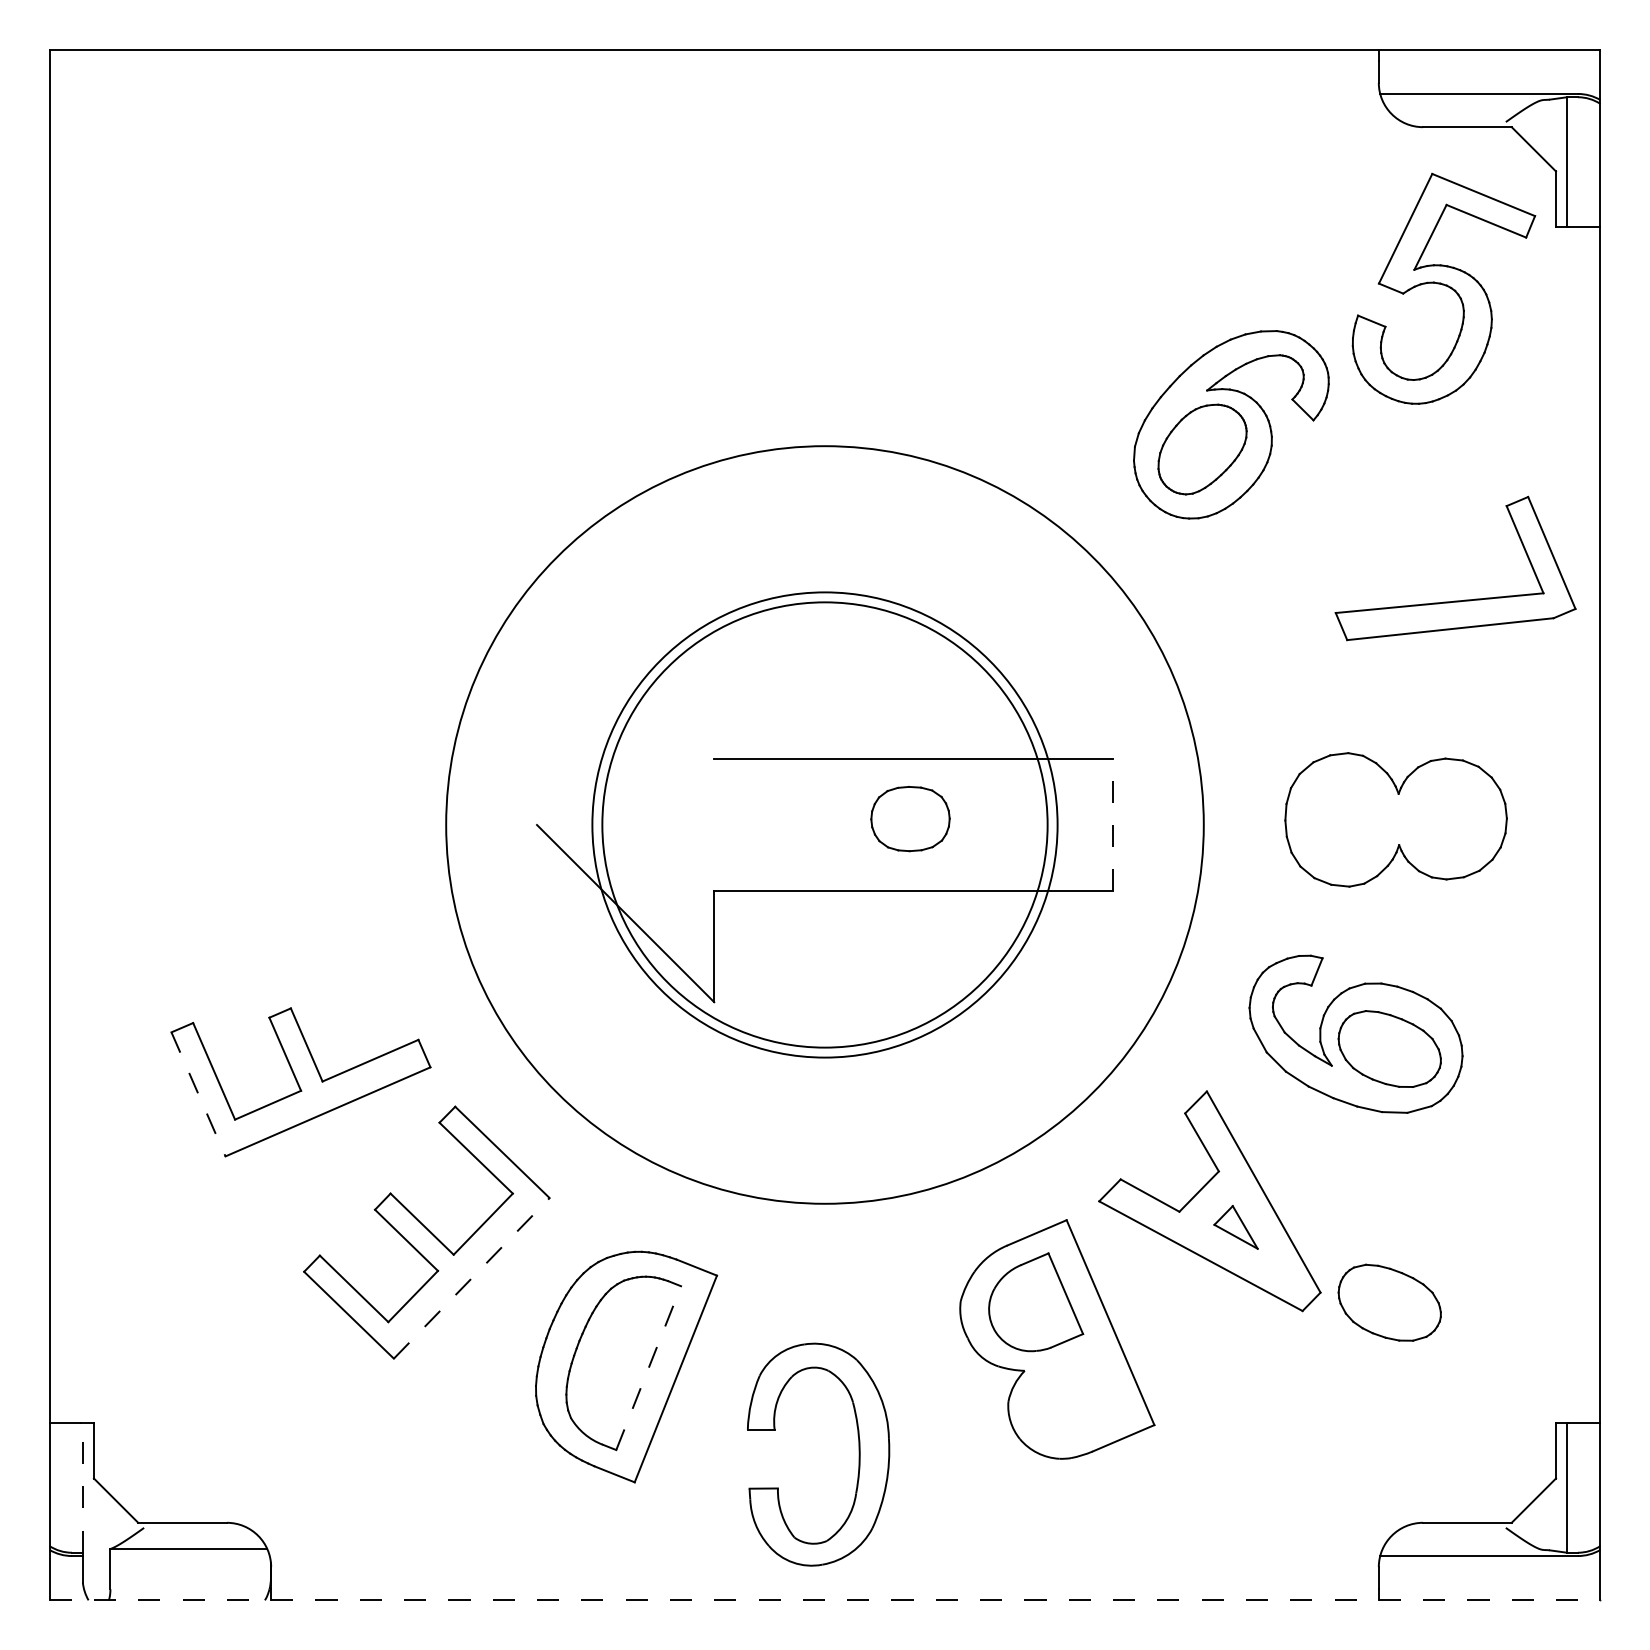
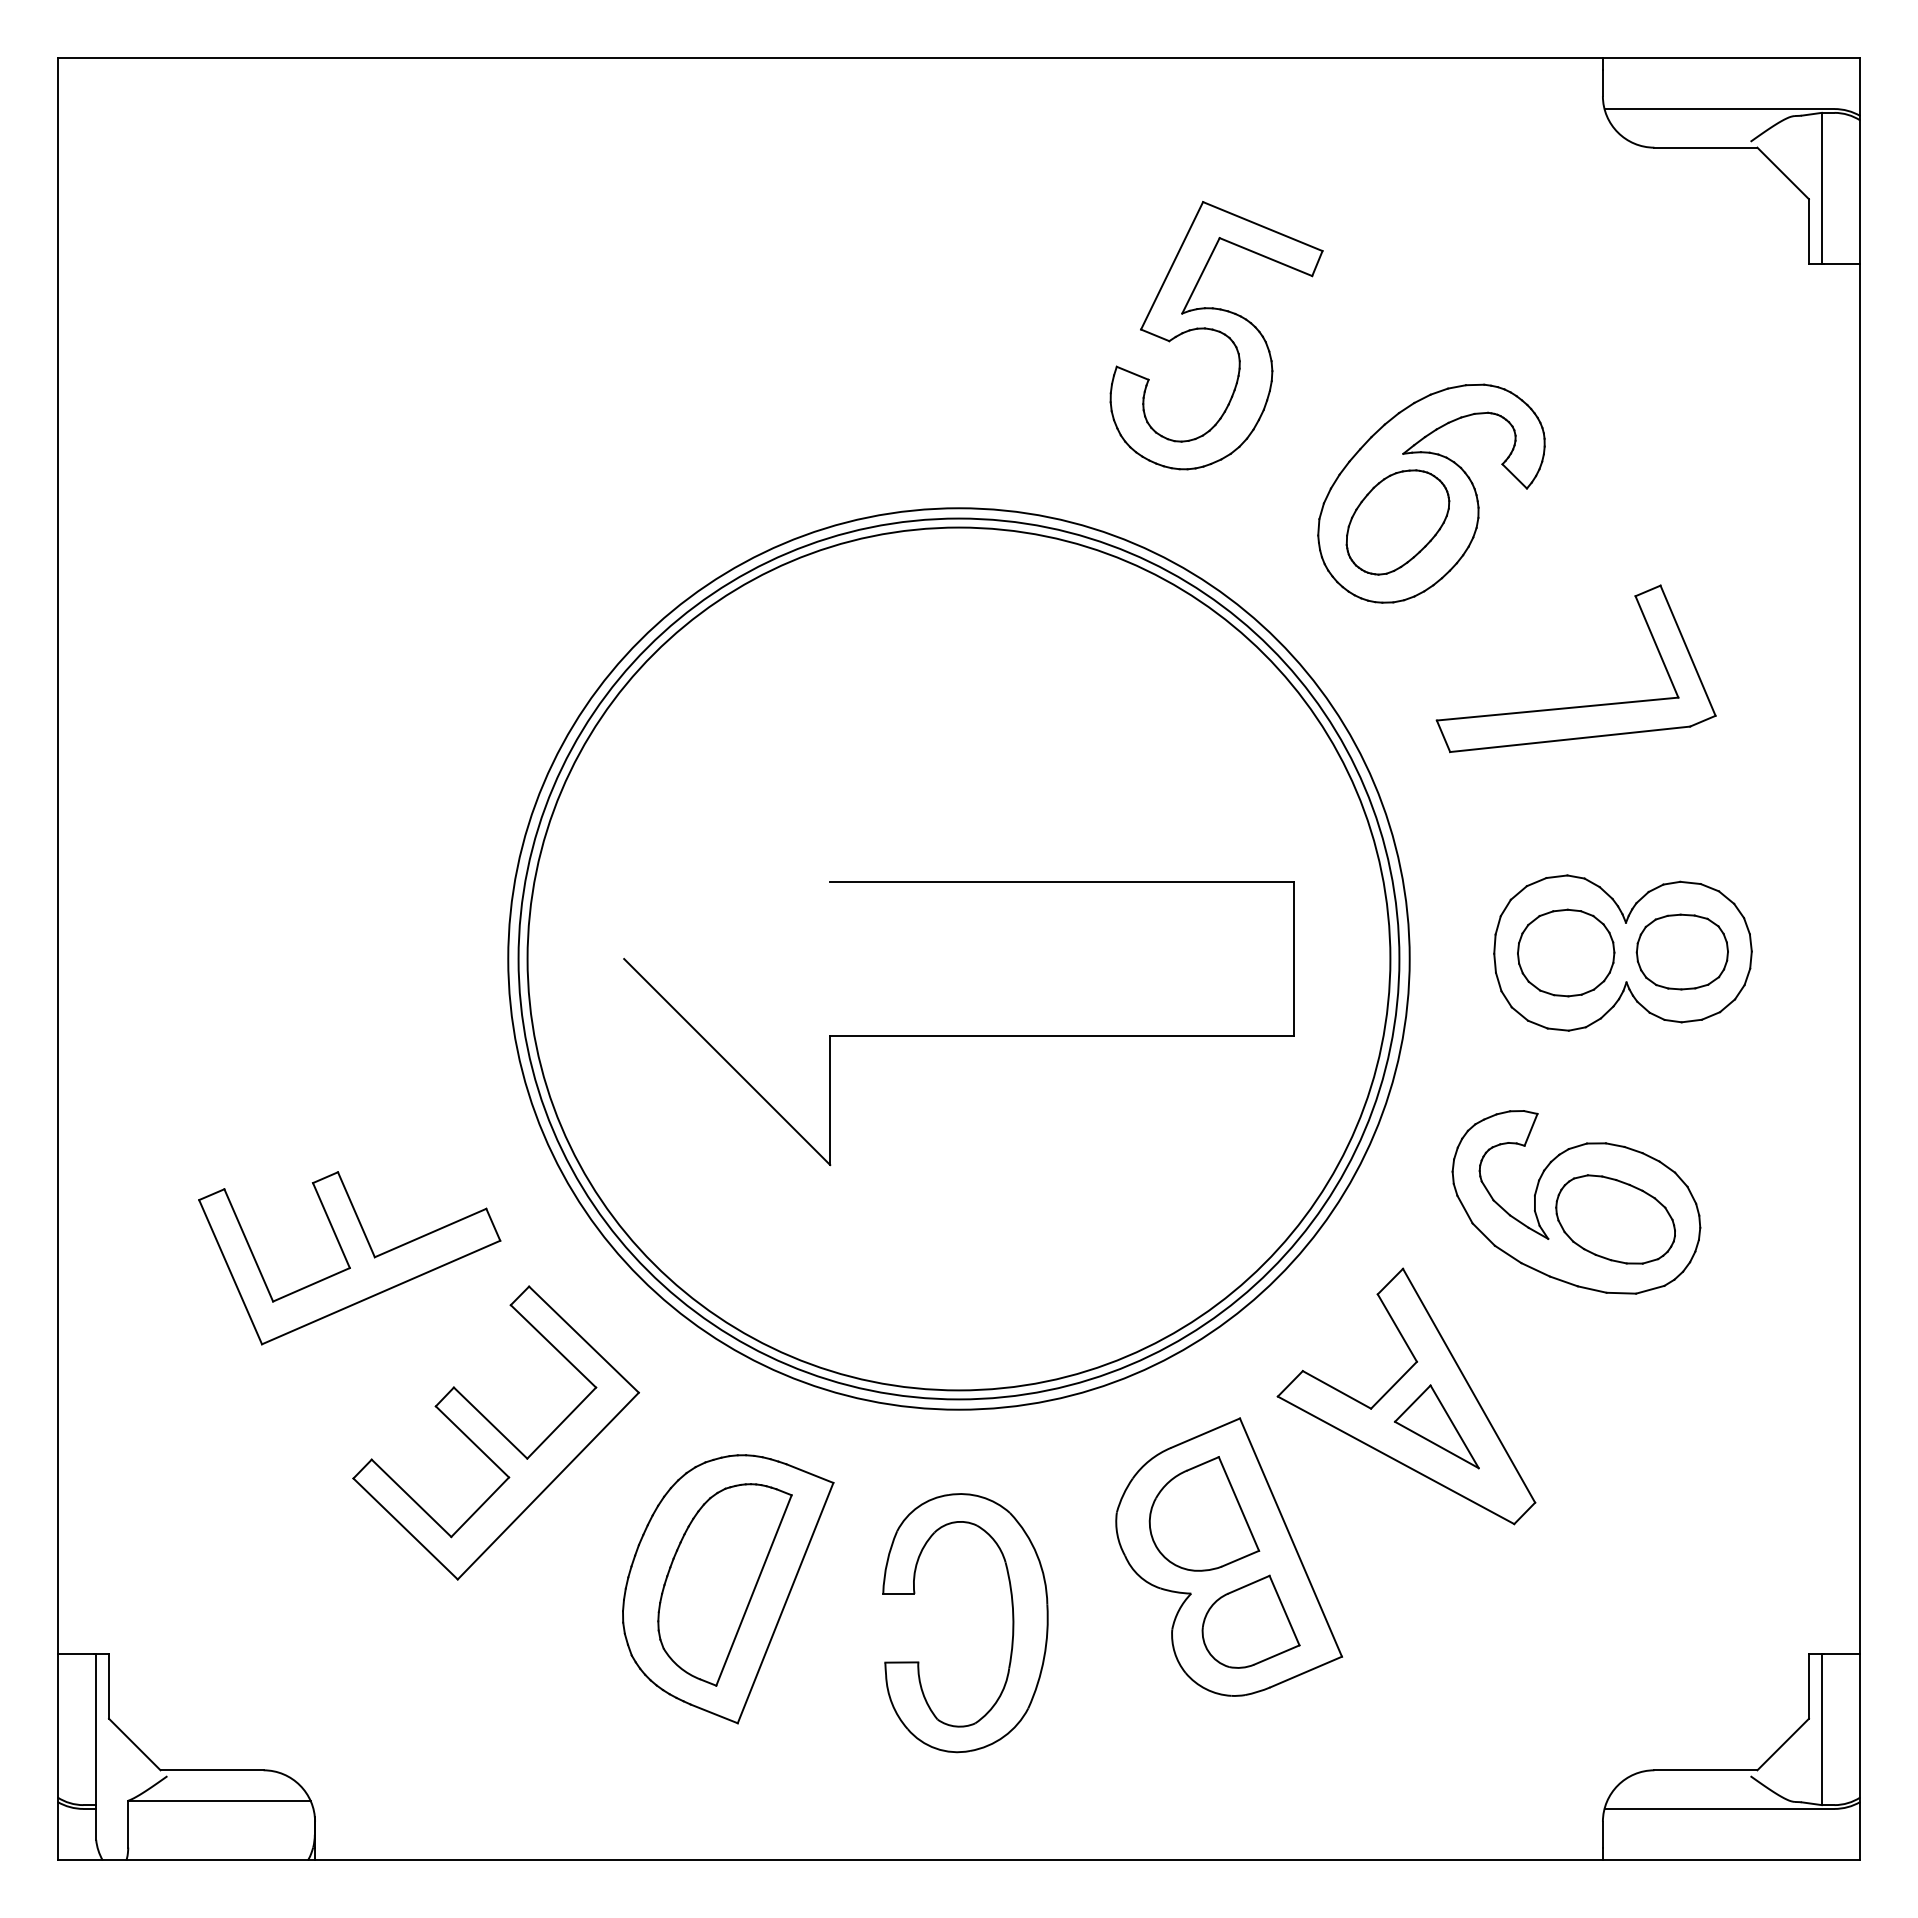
part: (1443, 288) -> (1216, 335), moved
part: (1460, 600) -> (1581, 705), moved
part: (909, 818) -> (1681, 951), moved
part: (1347, 819) -> (1566, 952), added
circle: (824, 824) -> (958, 958), size x1.67
circle: (824, 824) -> (958, 958), size x1.67
line: (1112, 824) -> (1293, 958), dashed -> solid
line: (198, 1094) -> (230, 1272), dashed -> solid
part: (1235, 1227) -> (1436, 1426), size x1.67
line: (471, 1277) -> (548, 1485), dashed -> solid
part: (1389, 1302) -> (1615, 1514), removed
line: (649, 1368) -> (754, 1590), dashed -> solid
part: (1075, 1394) -> (1250, 1621), added
part: (858, 1455) -> (1012, 1623), moved
line: (83, 1487) -> (96, 1729), dashed -> solid
line: (825, 1600) -> (959, 1860), dashed -> solid

